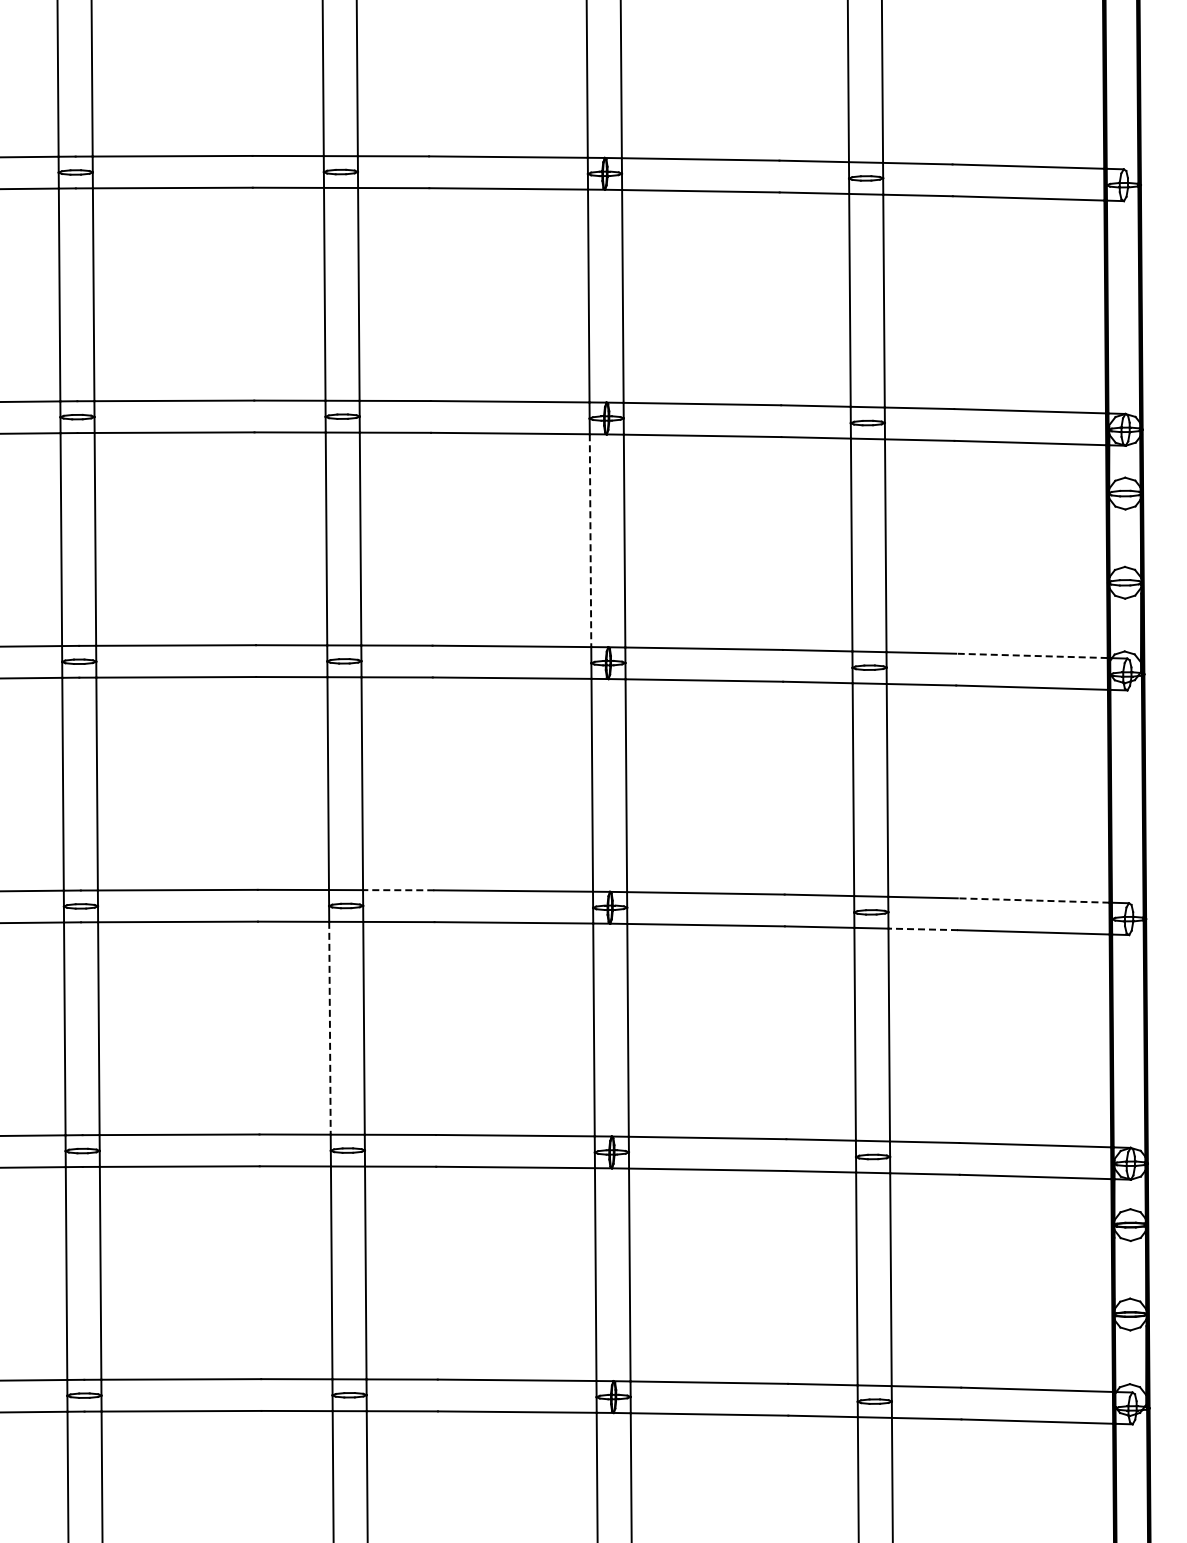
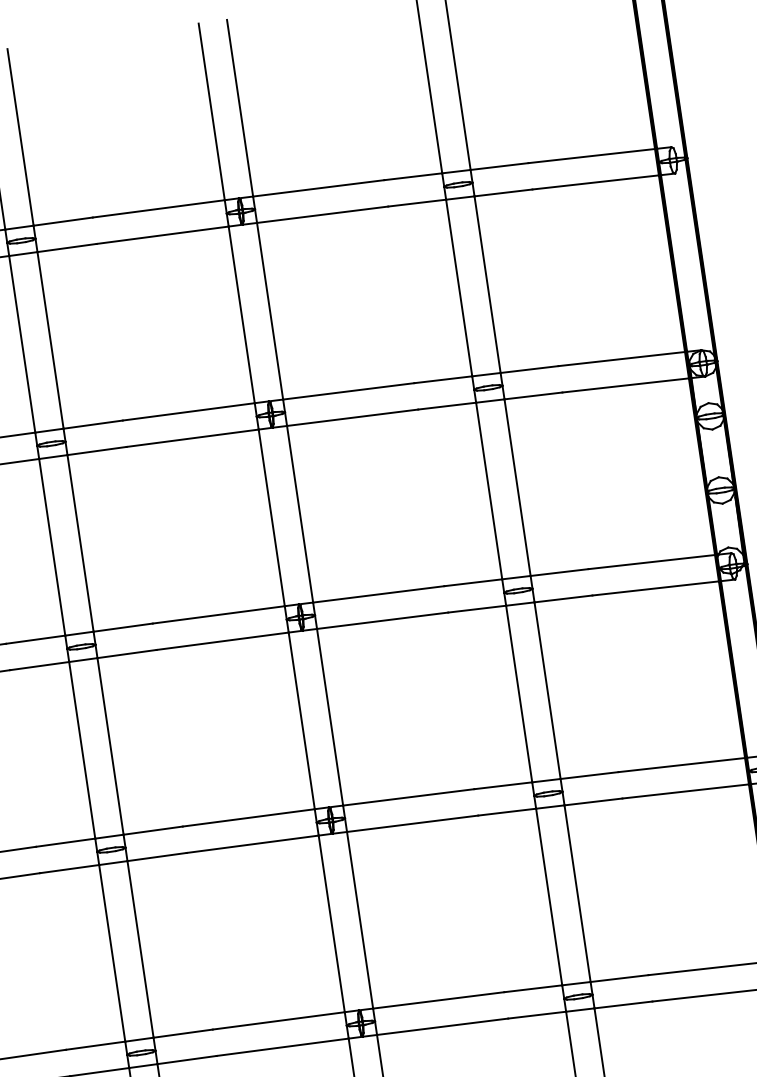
line: (590, 541) -> (271, 518), dashed -> solid
line: (1031, 655) -> (651, 561), dashed -> solid
line: (398, 890) -> (153, 830), dashed -> solid
line: (1033, 900) -> (681, 765), dashed -> solid
line: (923, 929) -> (593, 801), dashed -> solid
line: (329, 1028) -> (111, 953), dashed -> solid

